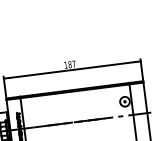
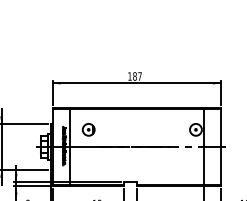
part: (37, 112) -> (88, 129), added

